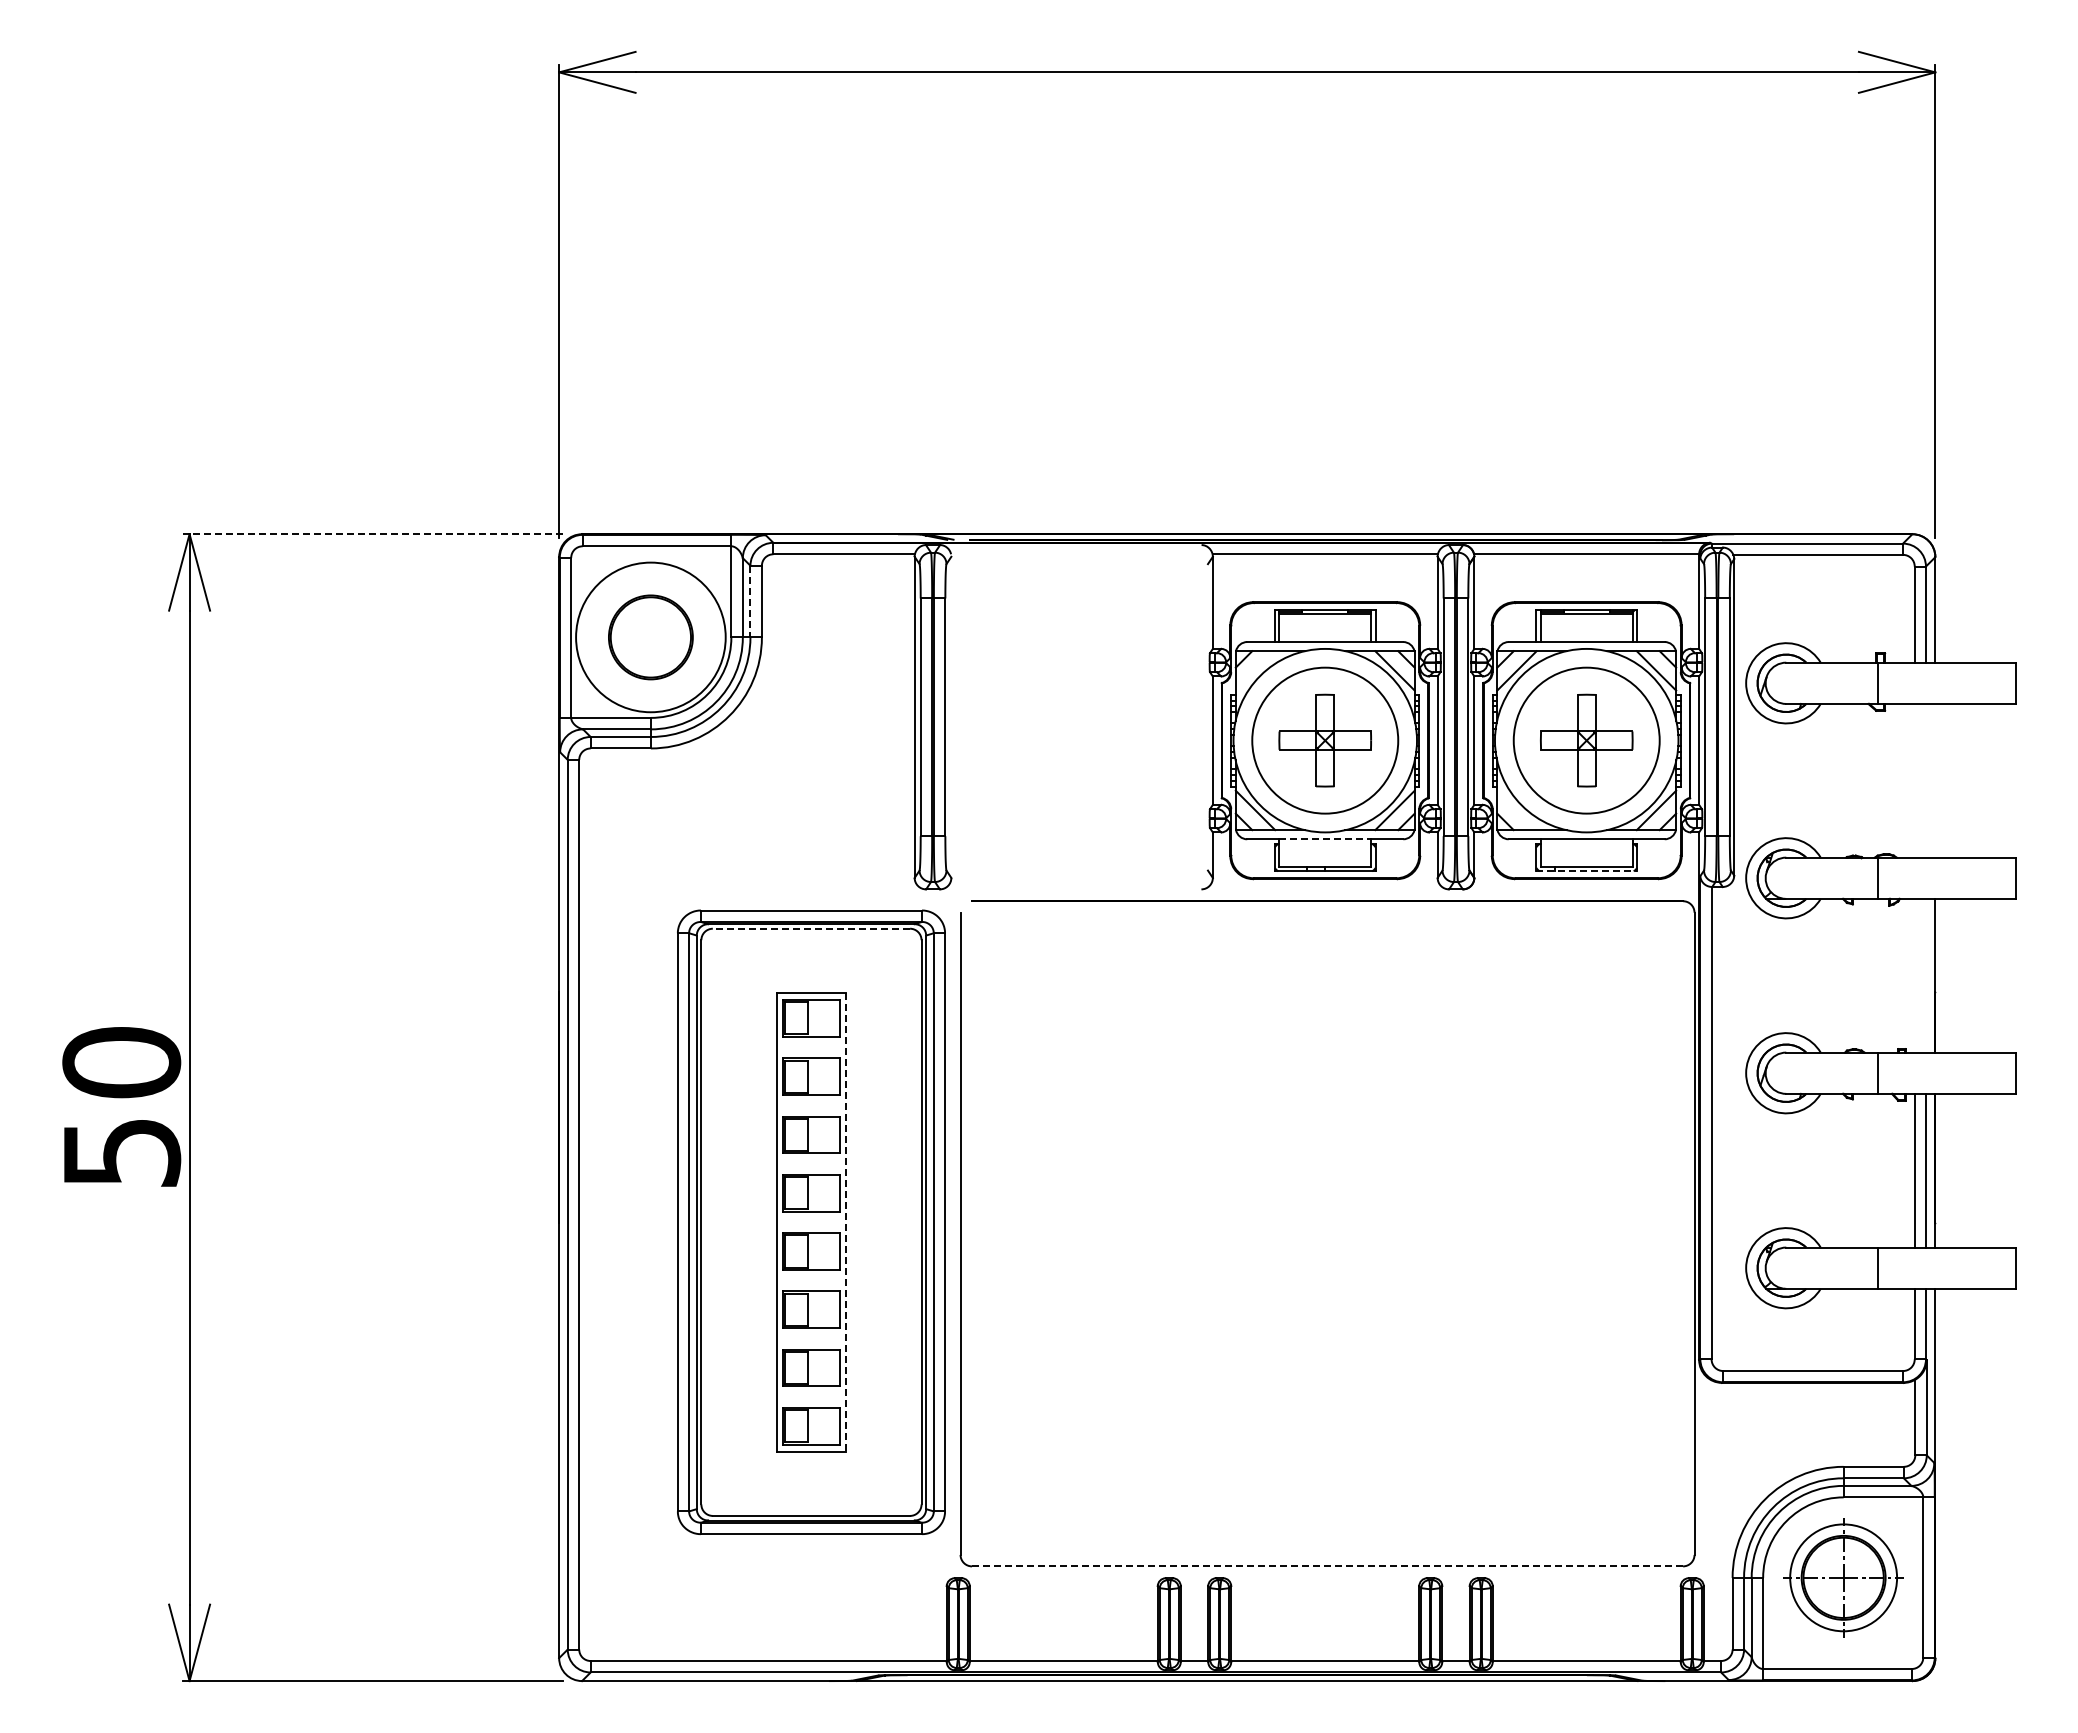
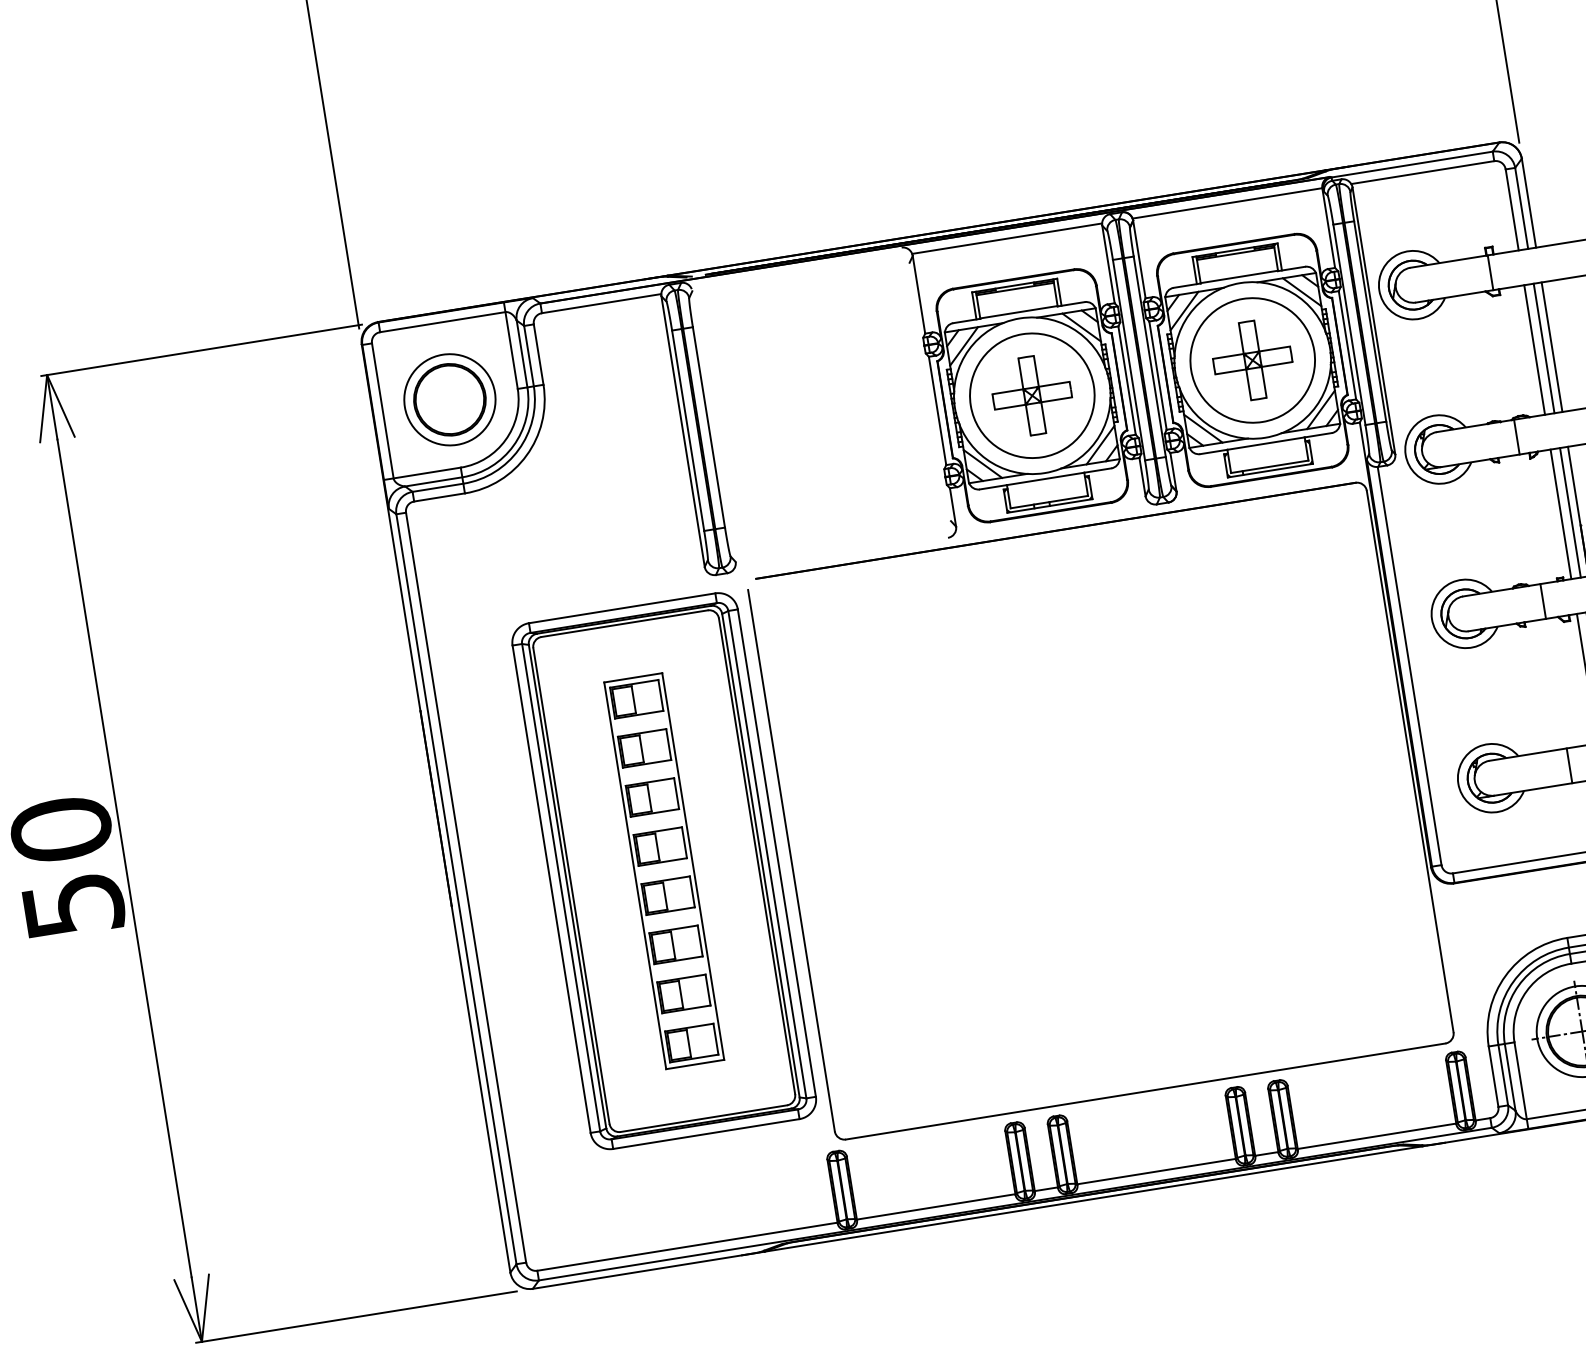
line: (372, 534) -> (201, 350), dashed -> solid
line: (750, 601) -> (529, 356), dashed -> solid
circle: (650, 637) -> (449, 399), size x0.71
line: (1255, 670) -> (964, 346), added
line: (1914, 780) -> (1534, 349), added
line: (1925, 780) -> (1543, 348), added
line: (1935, 780) -> (1552, 346), added
line: (1516, 810) -> (1202, 428), added
line: (1325, 839) -> (1045, 479), dashed -> solid
line: (1587, 871) -> (1271, 470), dashed -> solid
line: (811, 928) -> (624, 623), dashed -> solid
line: (1914, 975) -> (1560, 514), added
line: (1925, 975) -> (1570, 512), added
line: (845, 1222) -> (692, 866), dashed -> solid
line: (1327, 1566) -> (1145, 1091), dashed -> solid

